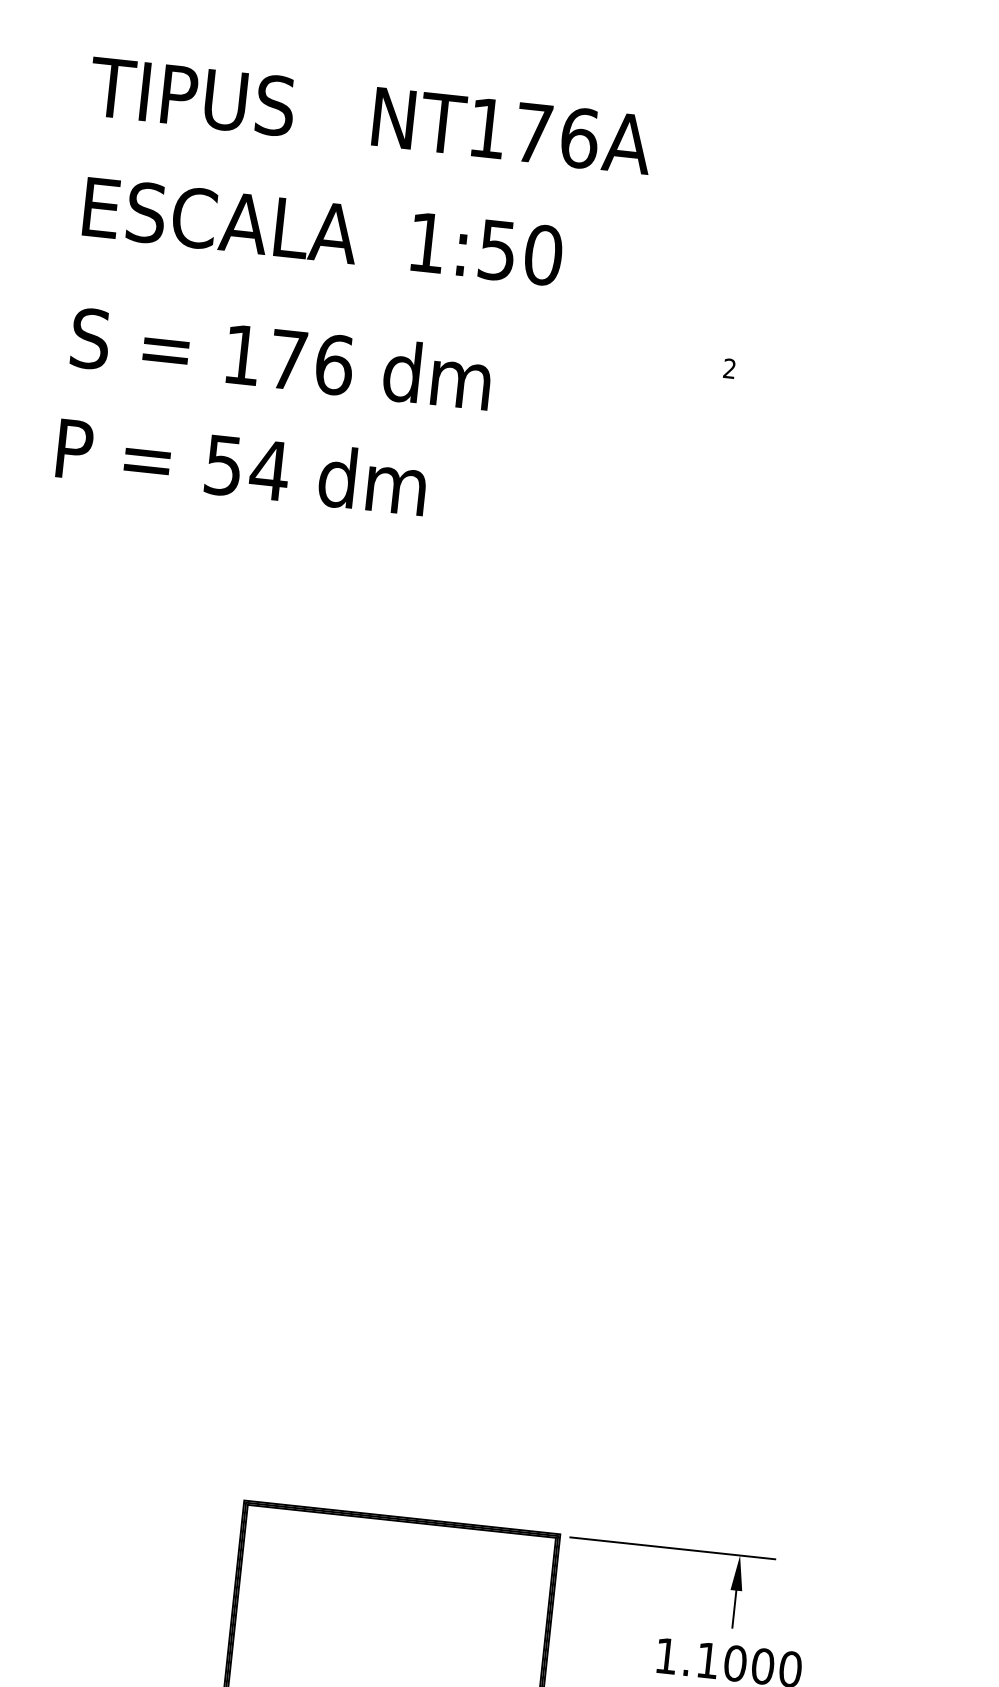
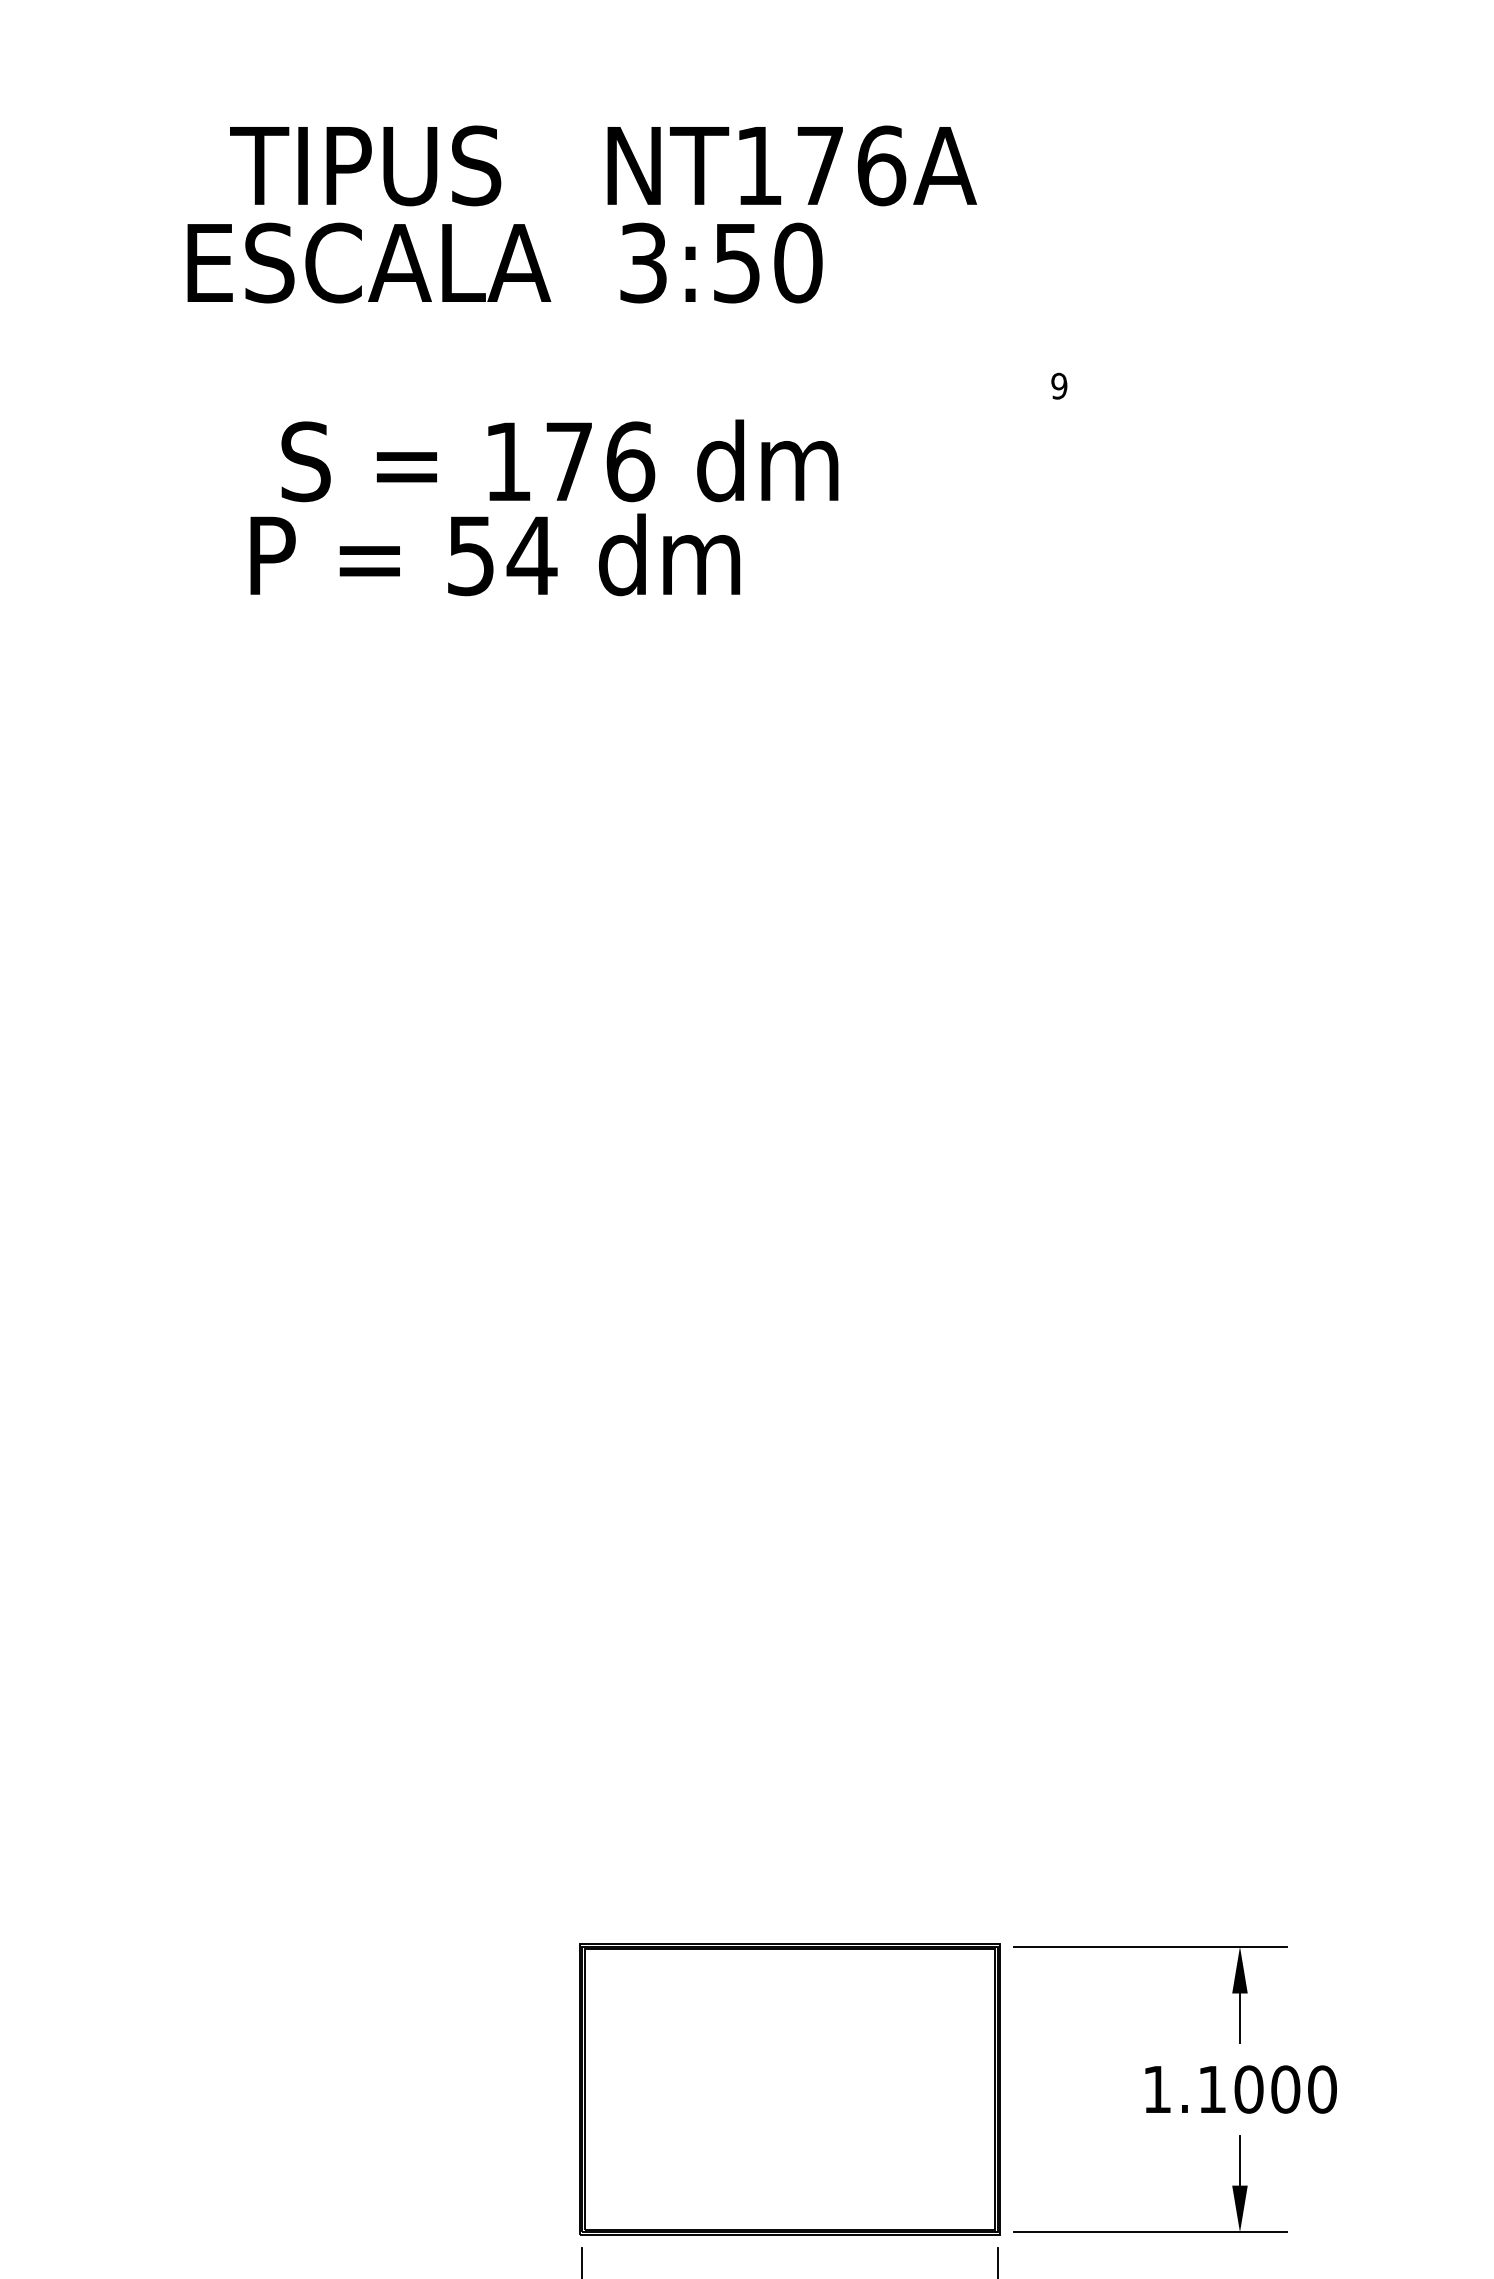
text: (370, 115) -> (603, 165), moved
text: (427, 242) -> (643, 262), 1:50 -> 3:50
text: (281, 358) -> (559, 460), moved
text: (729, 368) -> (1059, 385), 2 -> 9
text: (242, 466) -> (495, 554), moved

